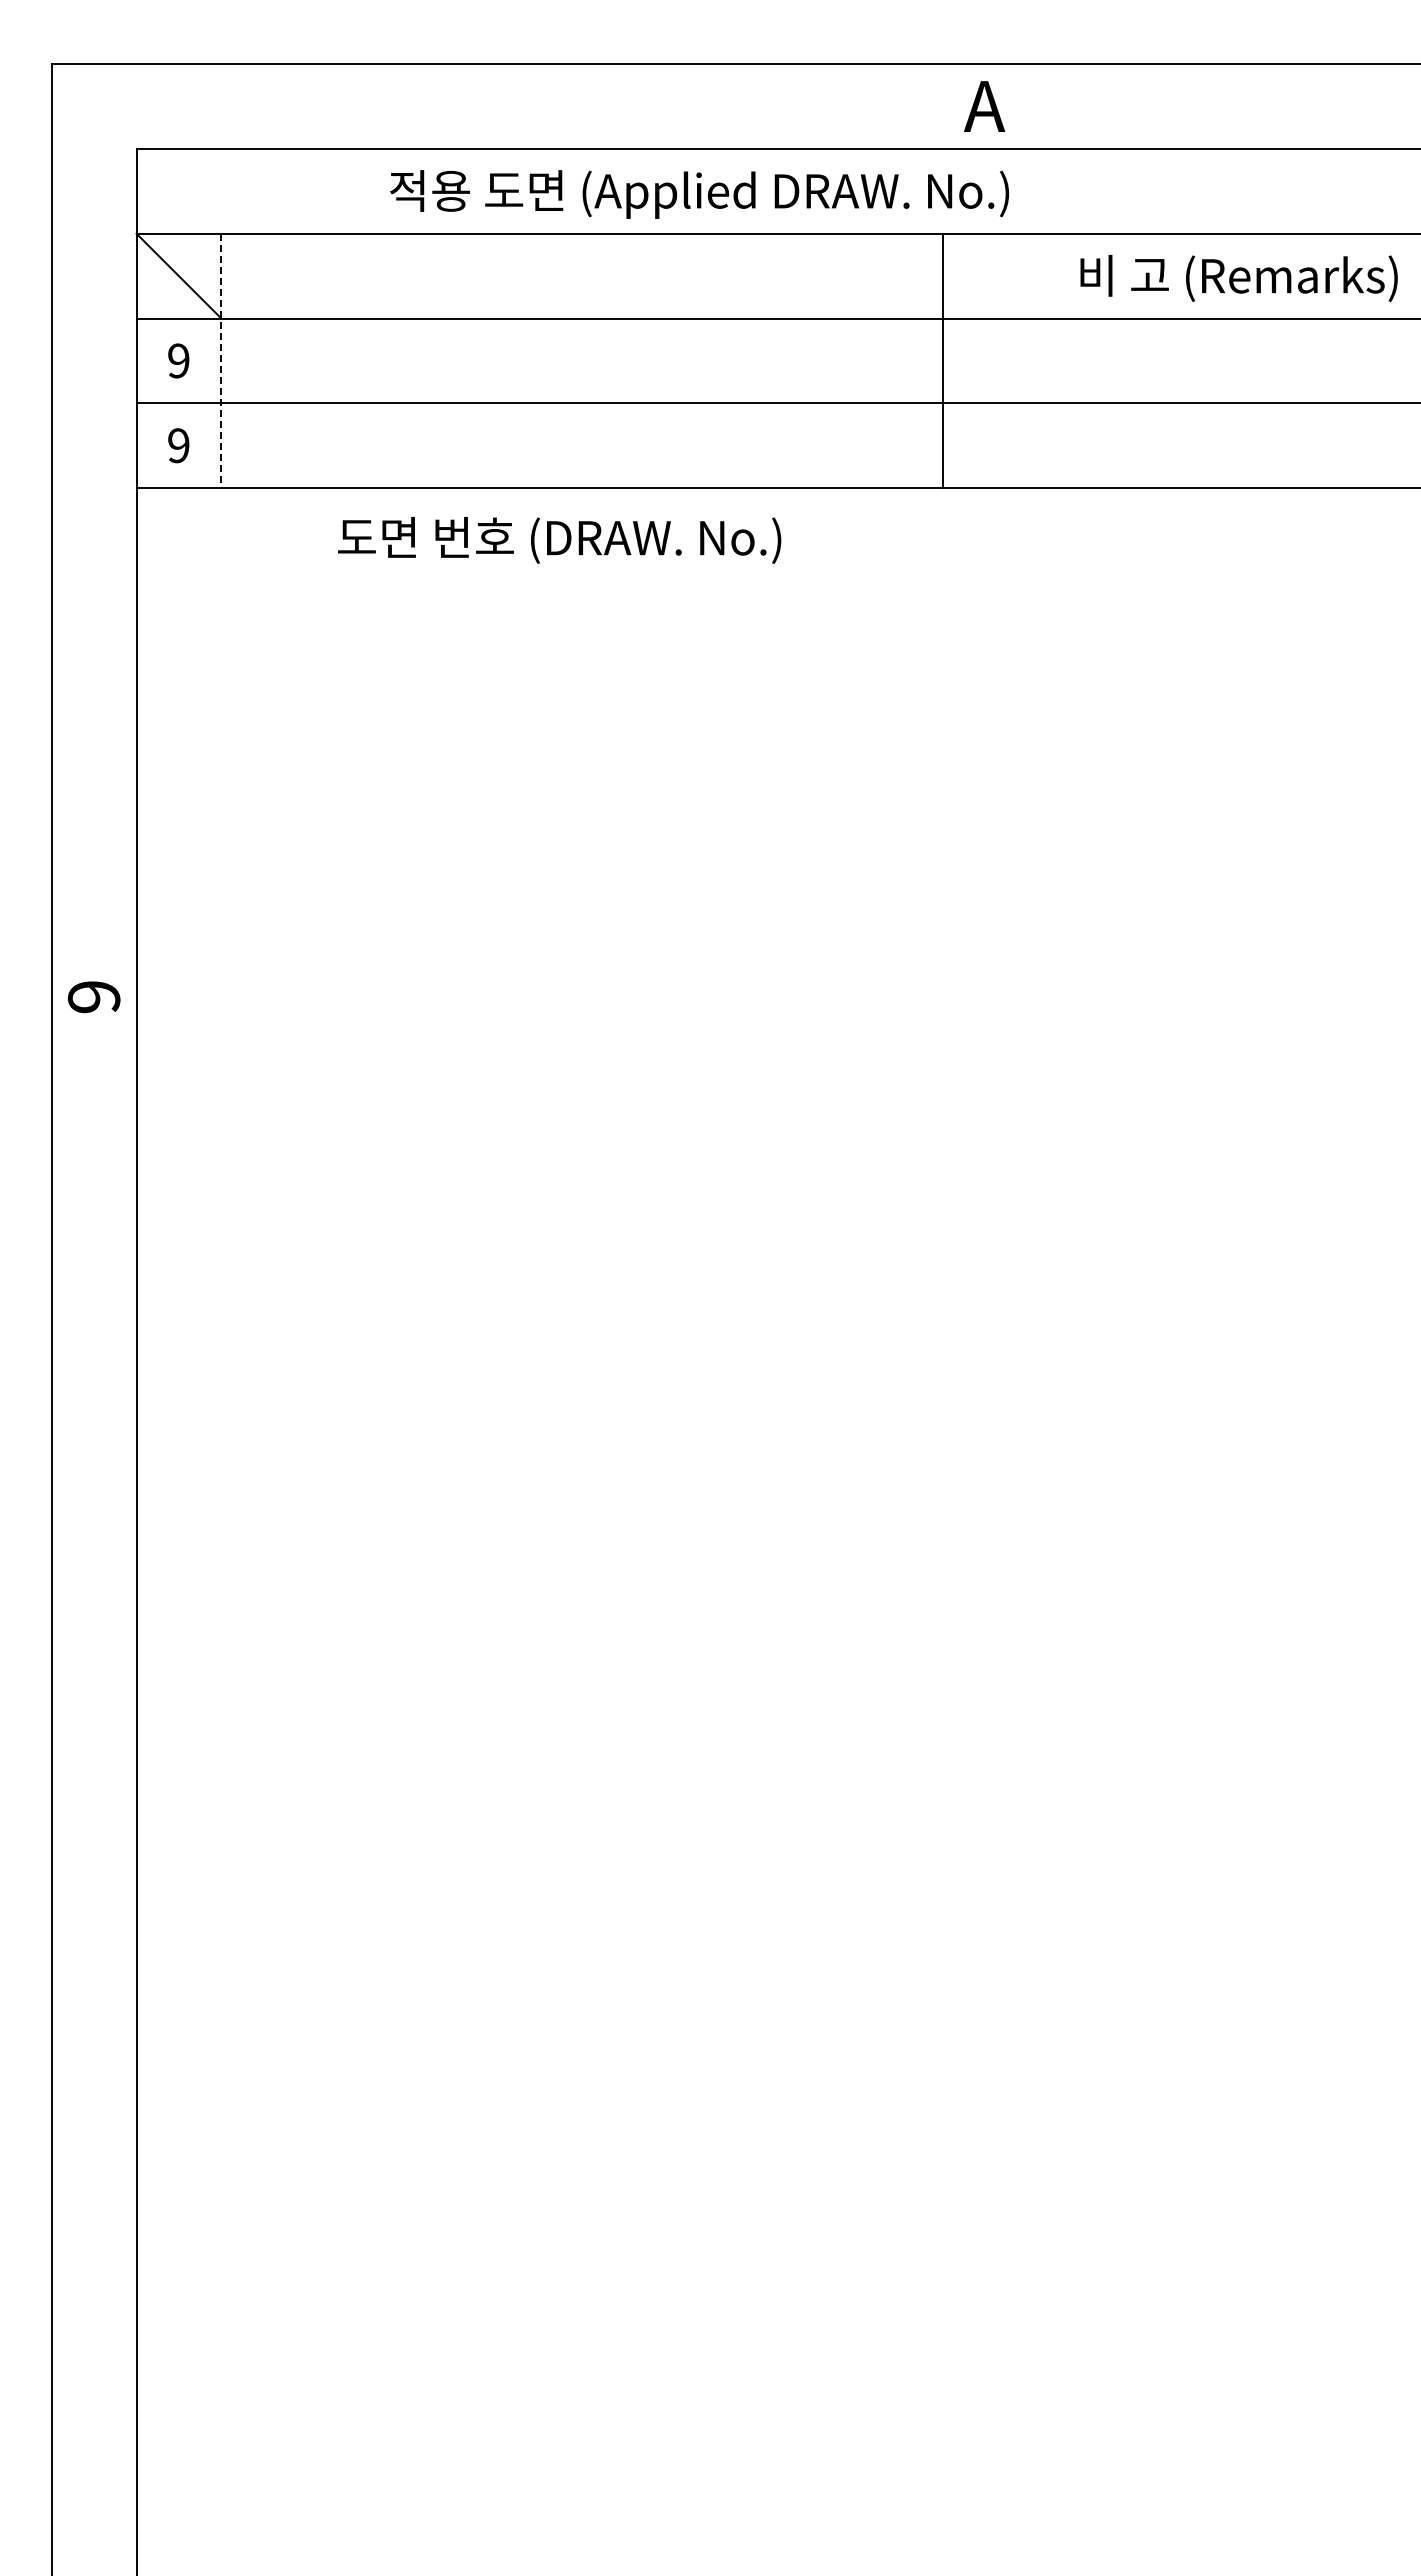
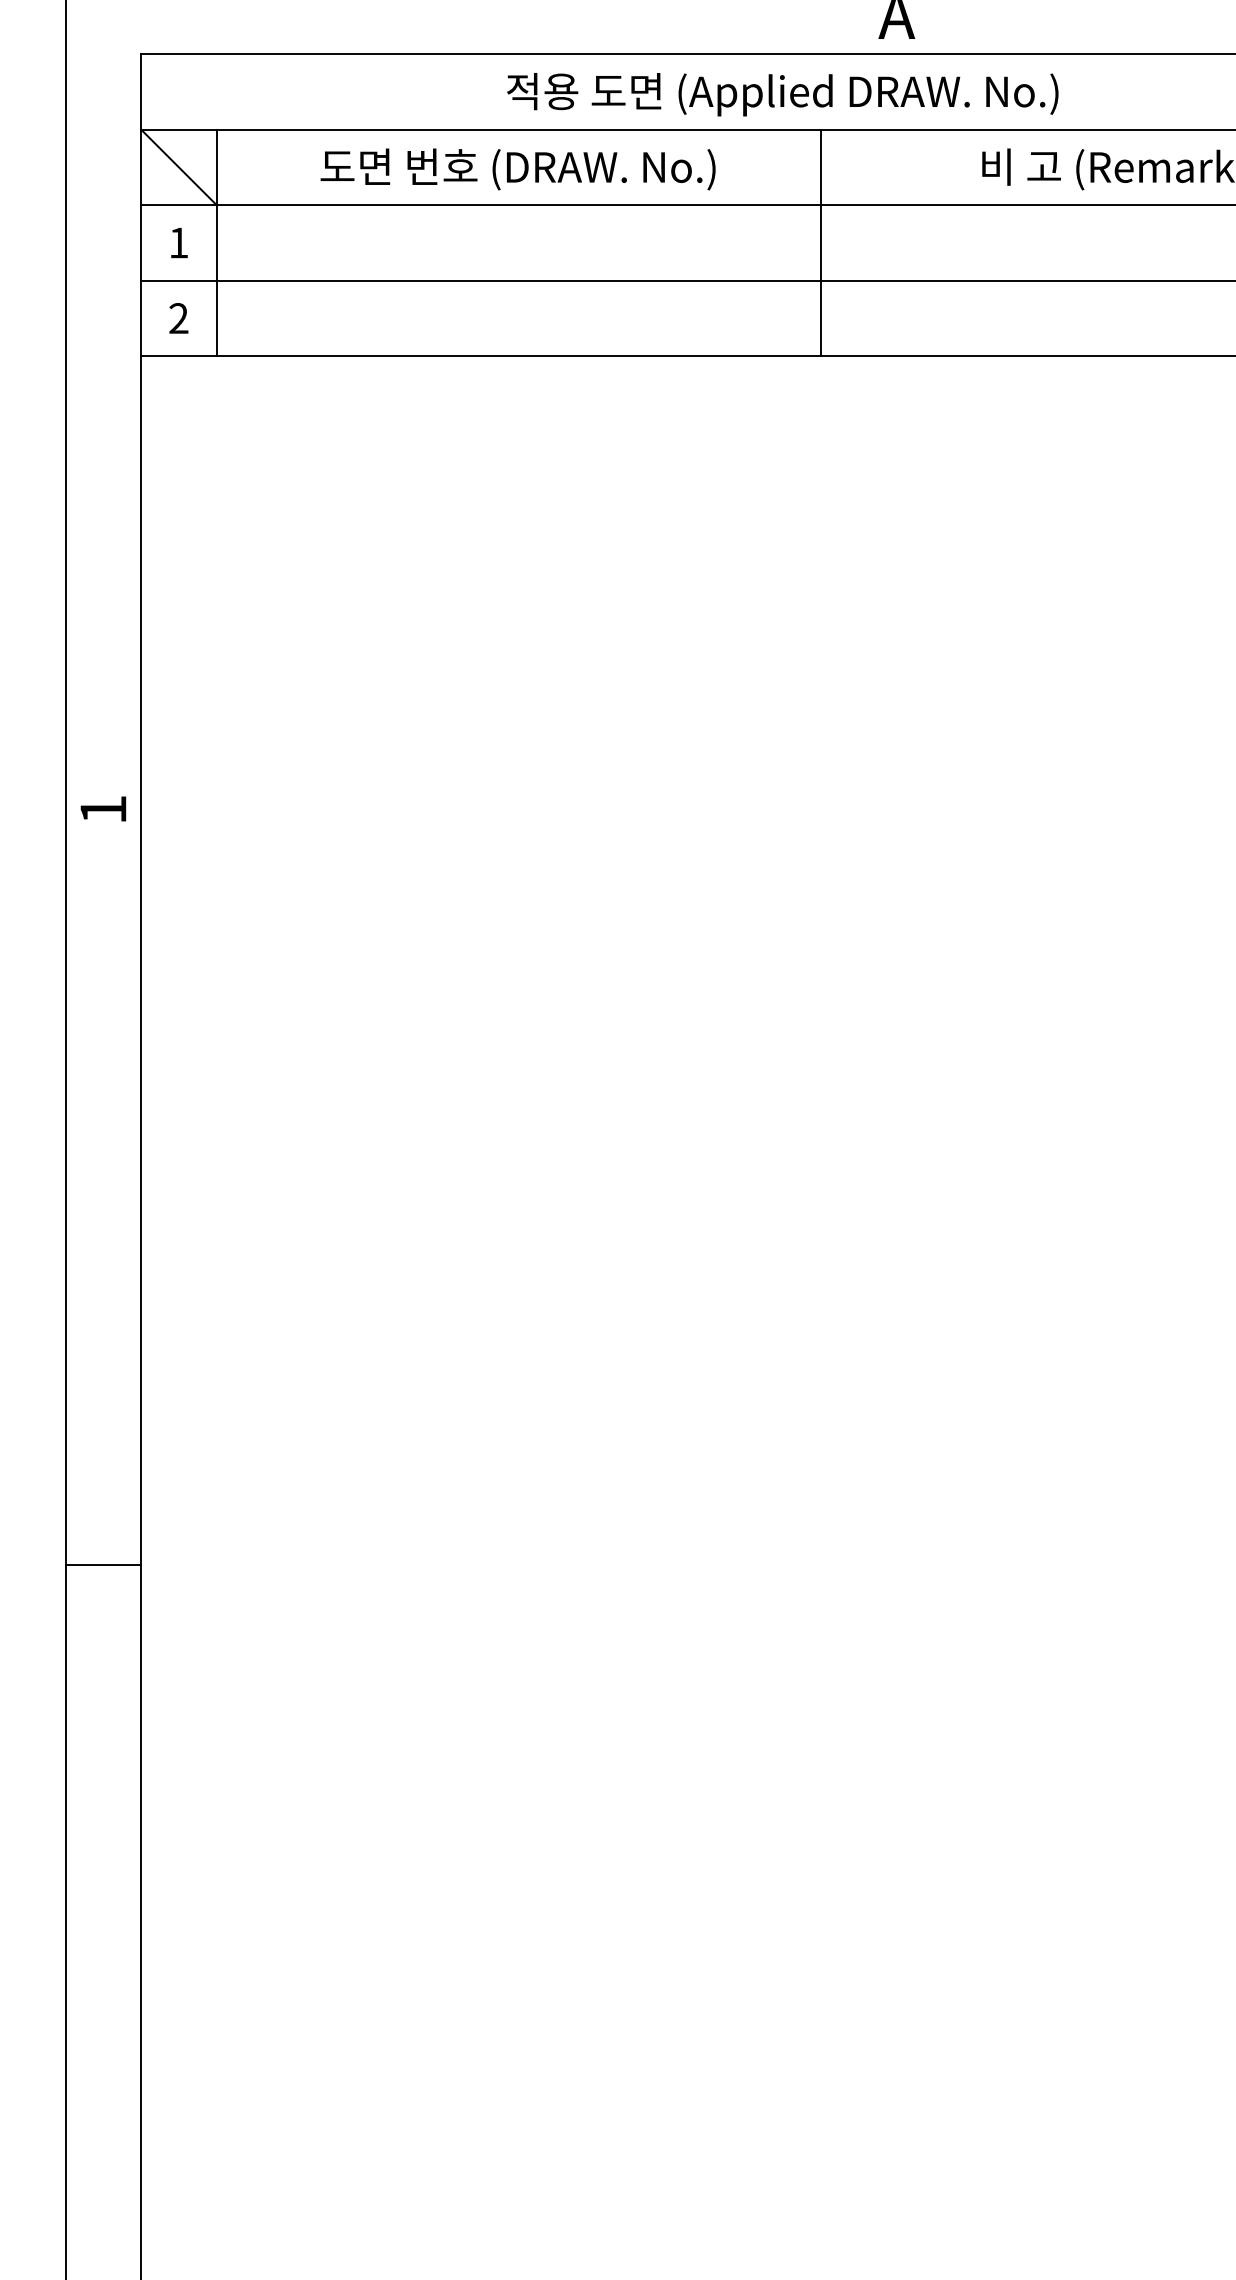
text: (699, 194) -> (782, 94), moved
text: (178, 360) -> (178, 242), 9 -> 1
line: (942, 360) -> (820, 242), moved
line: (221, 361) -> (216, 243), dashed -> solid
text: (178, 445) -> (178, 318), 9 -> 2
text: (559, 540) -> (518, 169), moved
text: (93, 997) -> (102, 810), 9 -> 1
line: (93, 1844) -> (102, 1564), added

